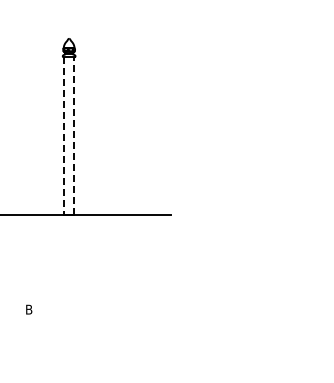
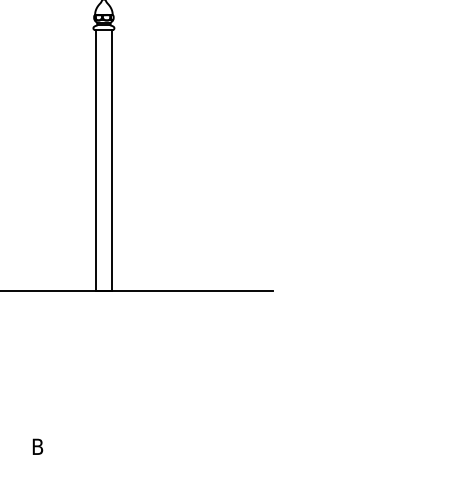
line: (64, 136) -> (96, 160), dashed -> solid
line: (73, 136) -> (111, 160), dashed -> solid

